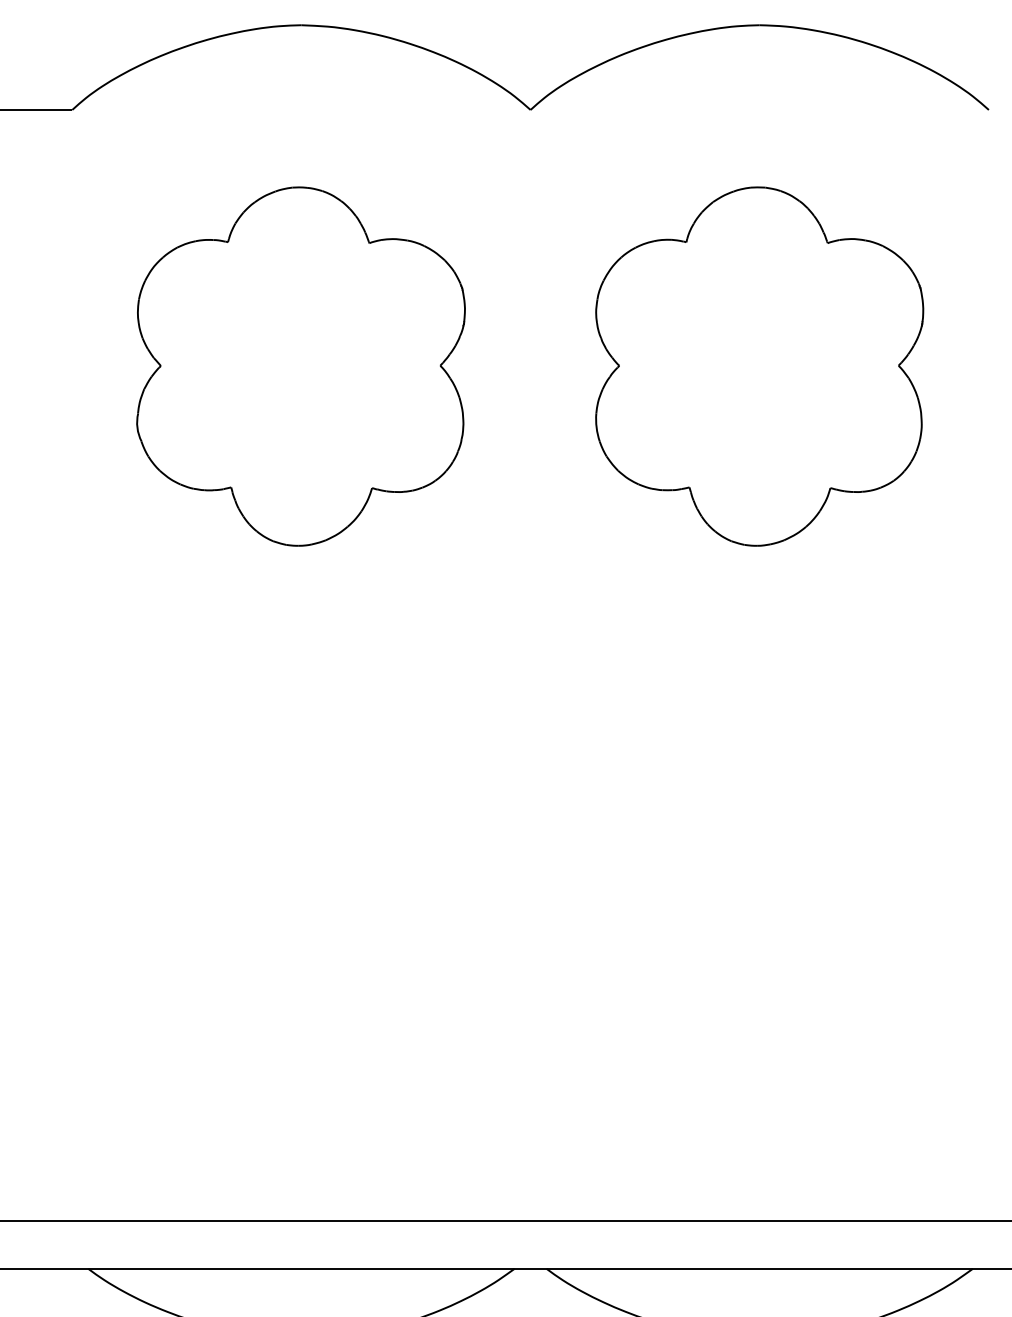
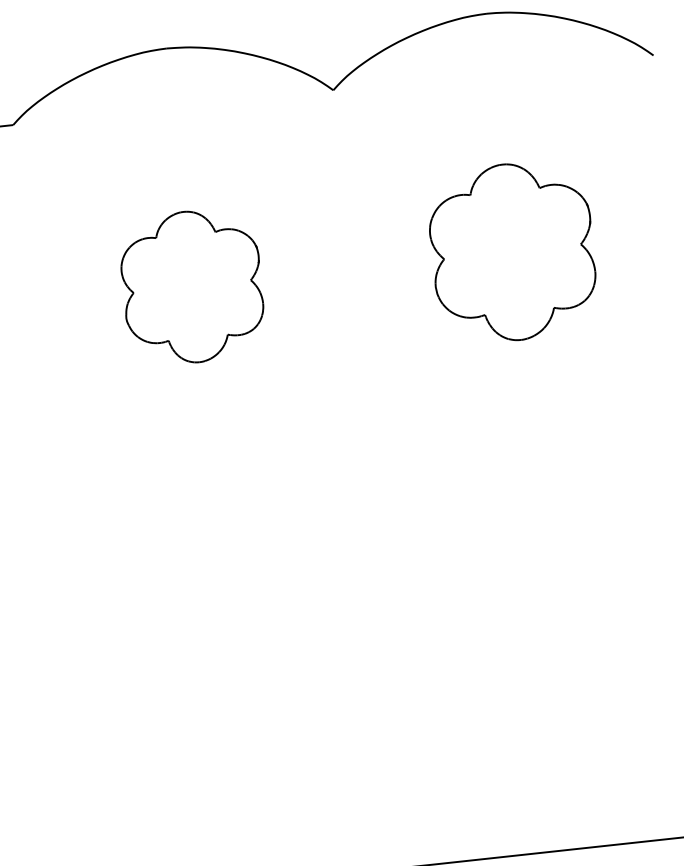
part: (300, 366) -> (192, 286), size x0.6
part: (759, 366) -> (512, 252), size x0.7

